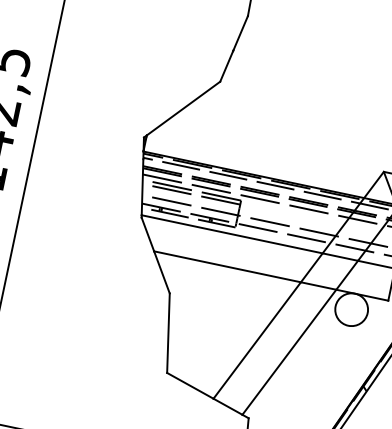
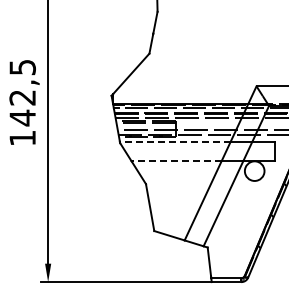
line: (230, 233) -> (174, 141), solid -> dashed
line: (227, 267) -> (176, 161), solid -> dashed

